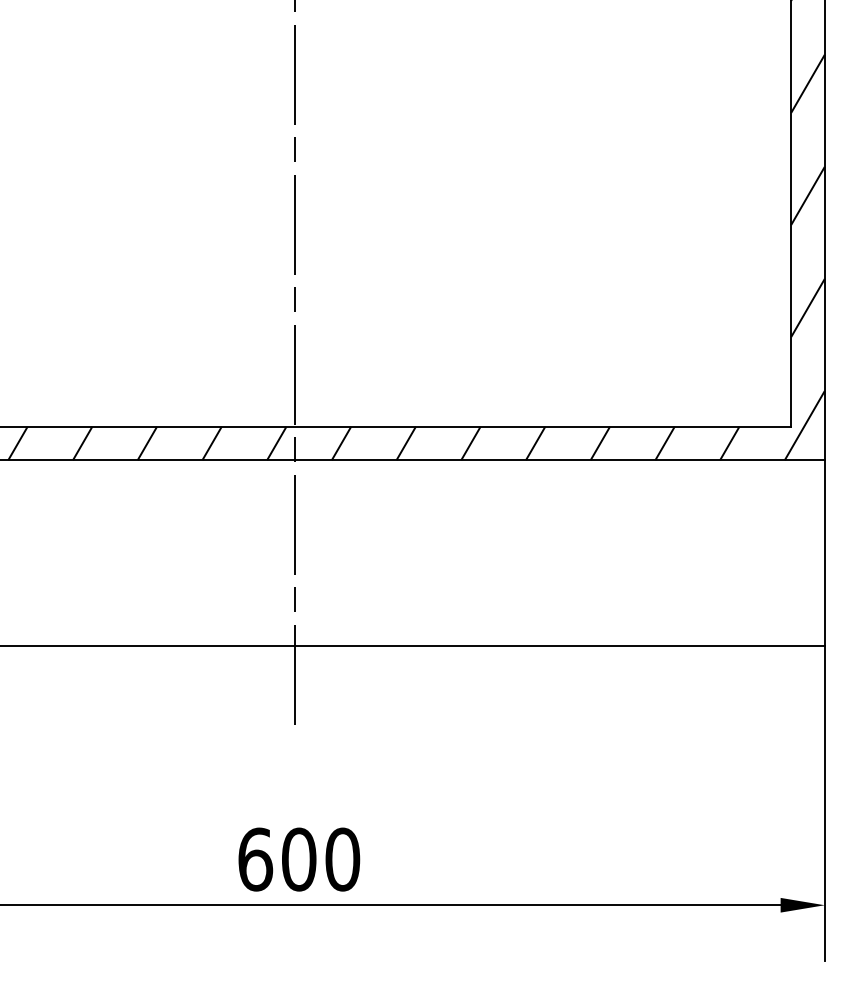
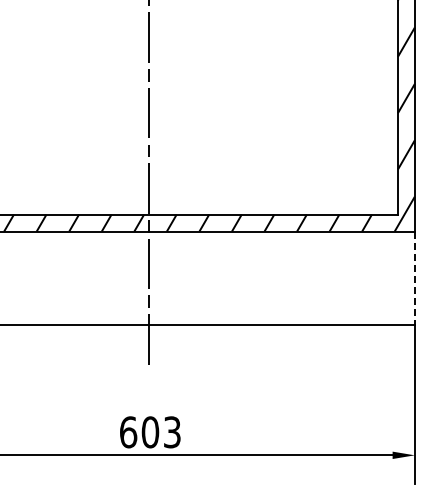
line: (824, 553) -> (414, 278), solid -> dashed
text: (342, 859) -> (172, 432), 600 -> 603

